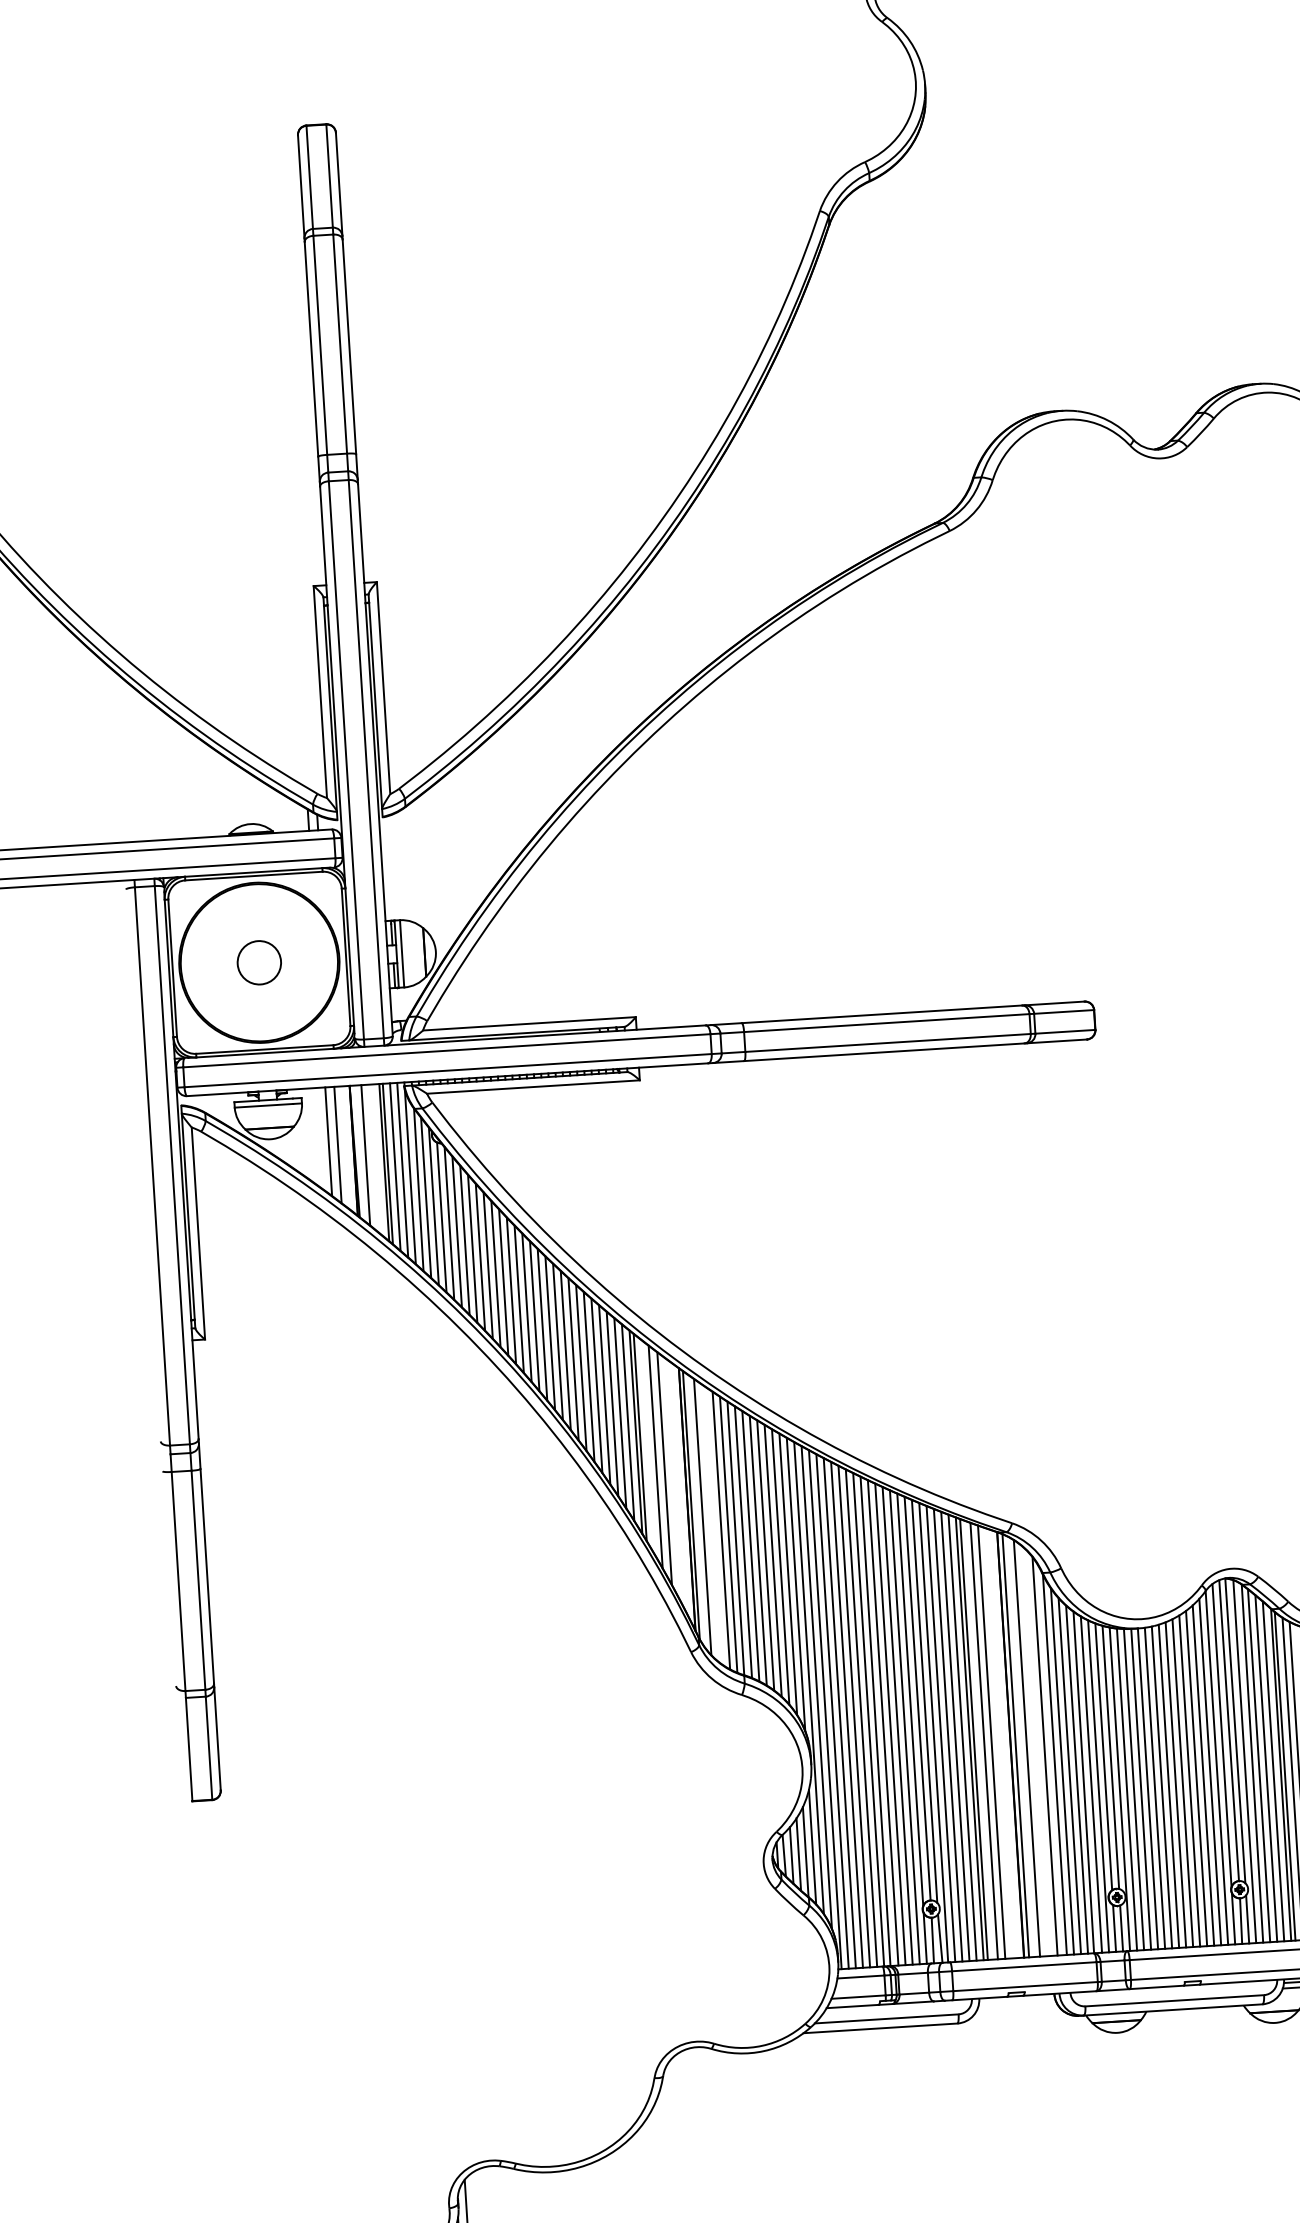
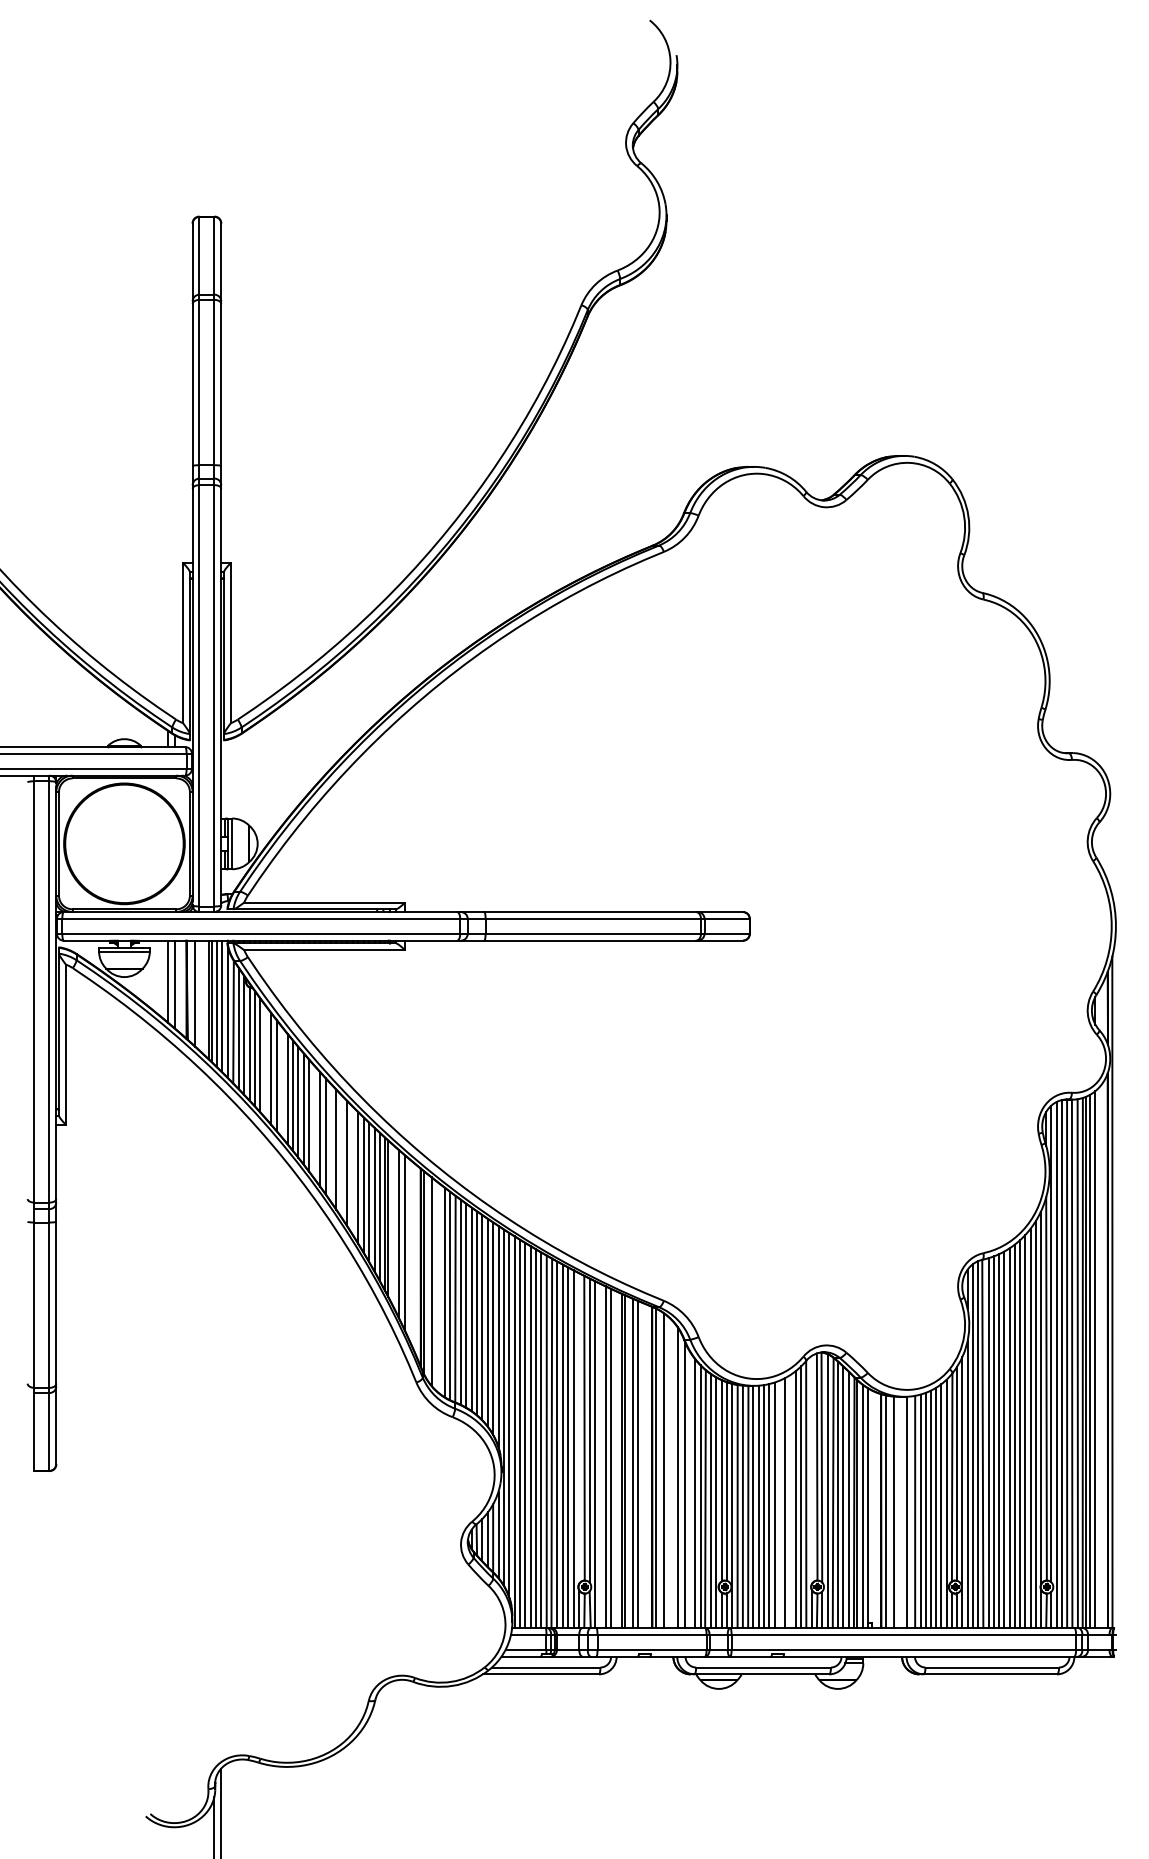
circle: (259, 962) -> (124, 843), removed
line: (464, 1240) -> (265, 1062), removed
line: (488, 1265) -> (282, 1082), removed
line: (534, 1316) -> (314, 1122), removed
line: (558, 1341) -> (331, 1142), removed
line: (572, 1358) -> (341, 1156), removed
line: (588, 1376) -> (352, 1170), removed
line: (909, 1699) -> (578, 1428), removed
line: (941, 1733) -> (600, 1455), removed
line: (1221, 1735) -> (811, 1470), removed
line: (962, 1737) -> (616, 1459), removed
line: (1061, 1771) -> (689, 1489), removed
line: (1196, 1777) -> (790, 1500), removed
line: (1182, 1782) -> (779, 1503), removed

